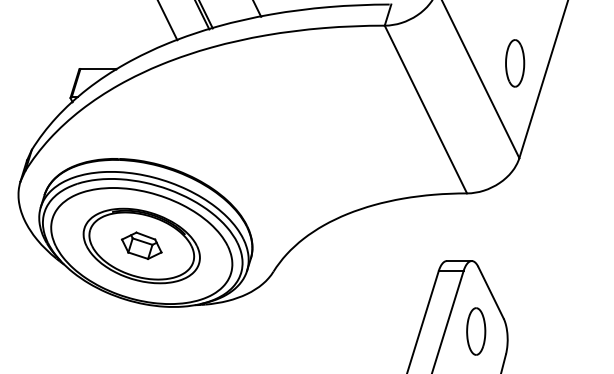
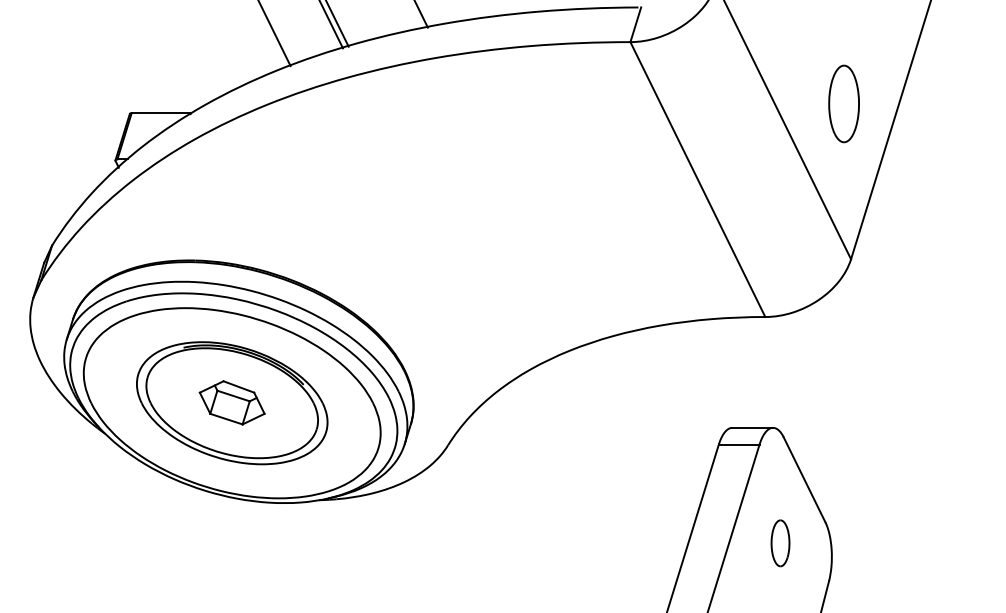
part: (476, 331) -> (780, 543), size x0.6

